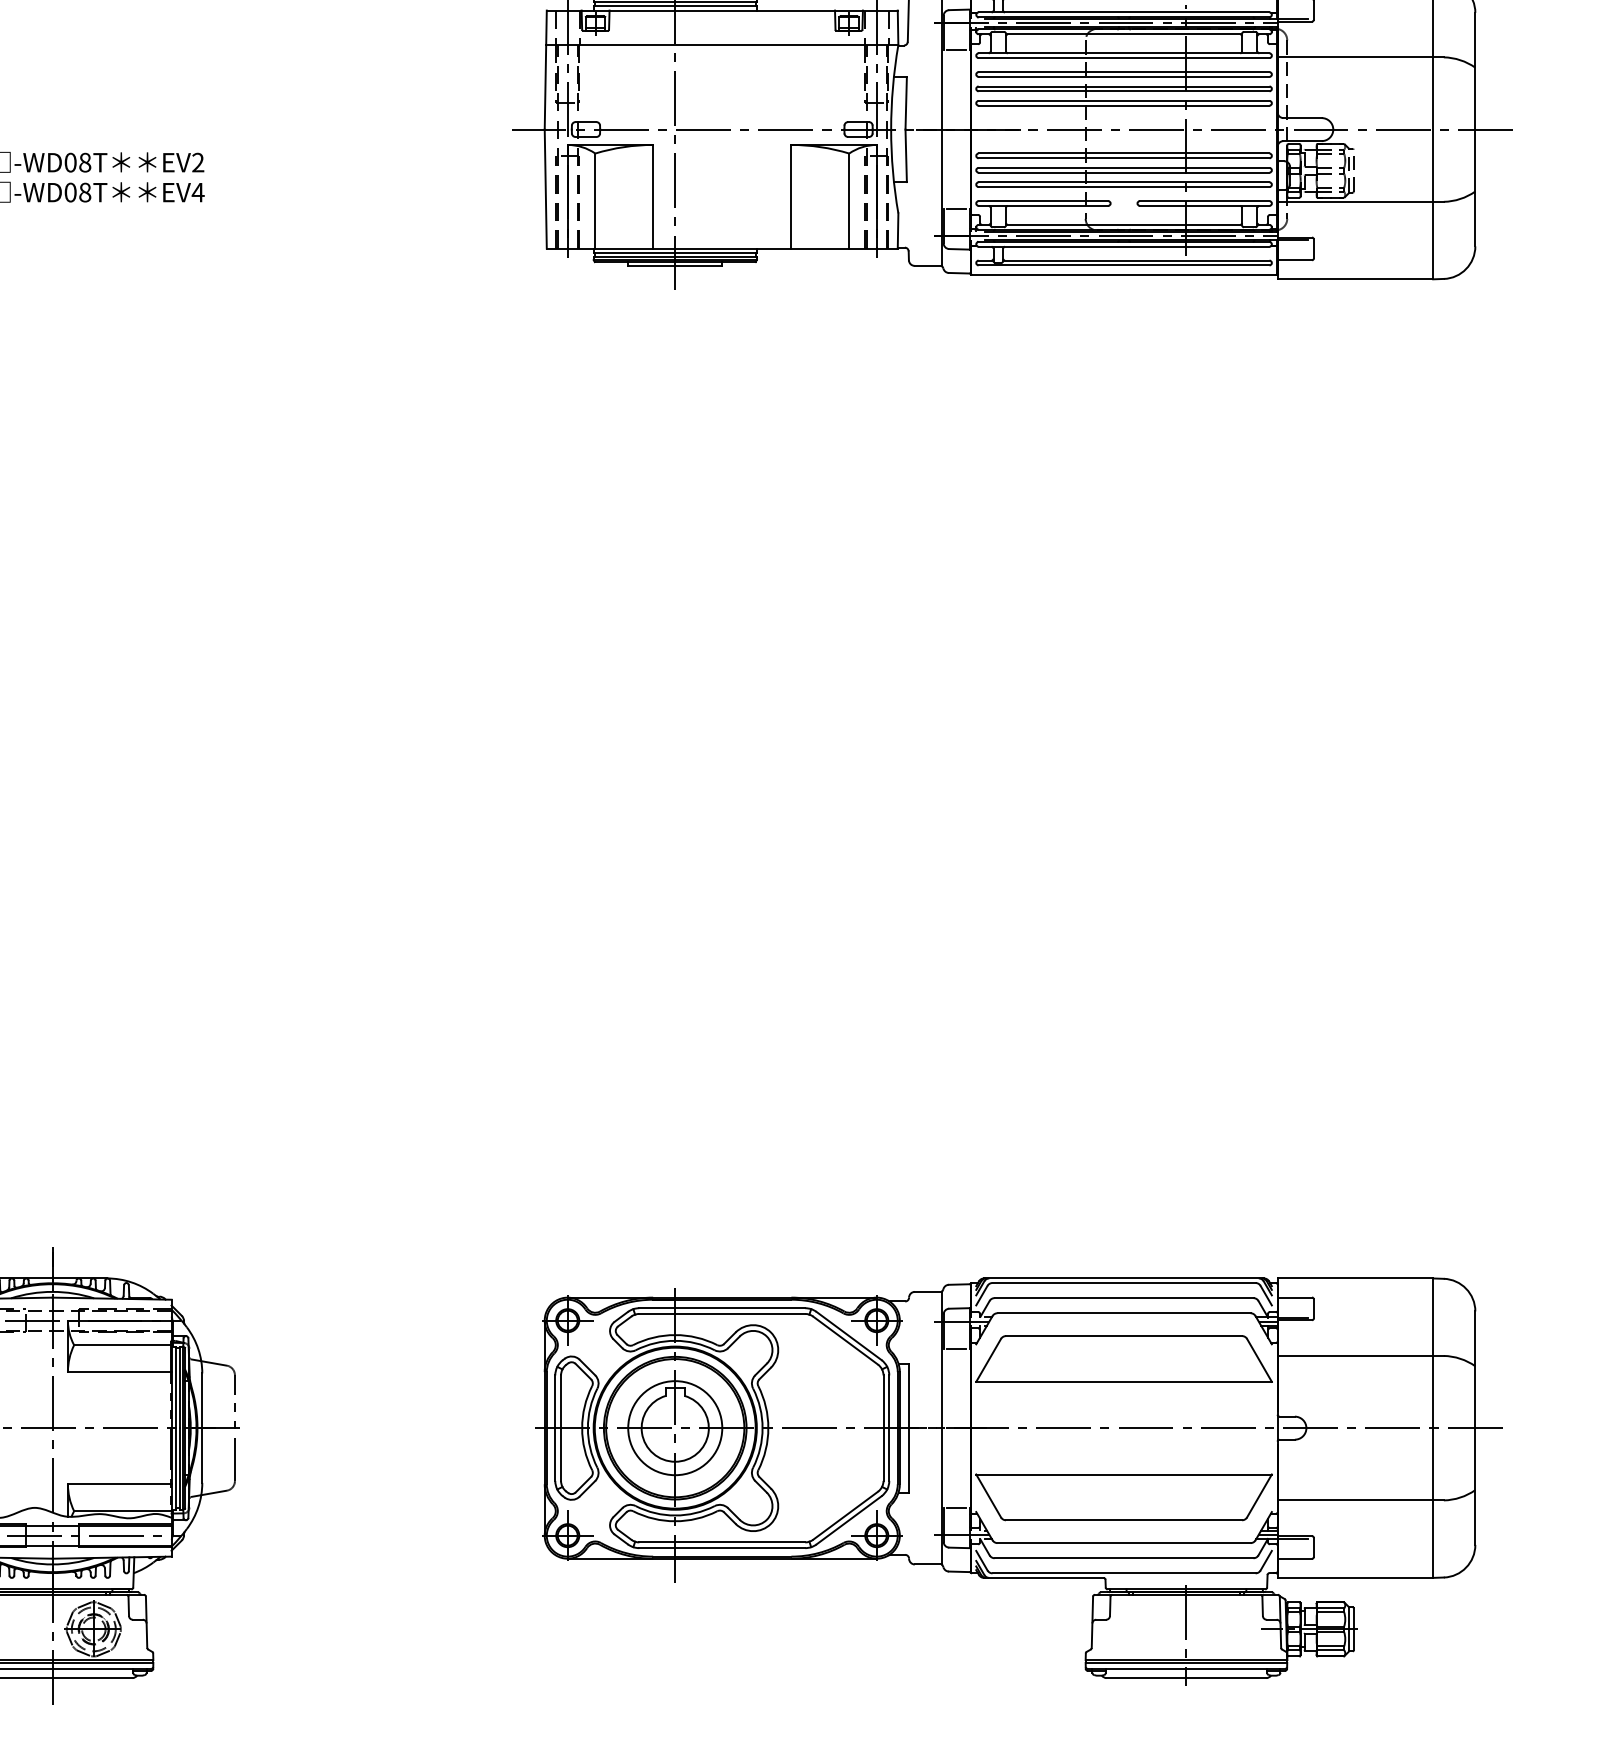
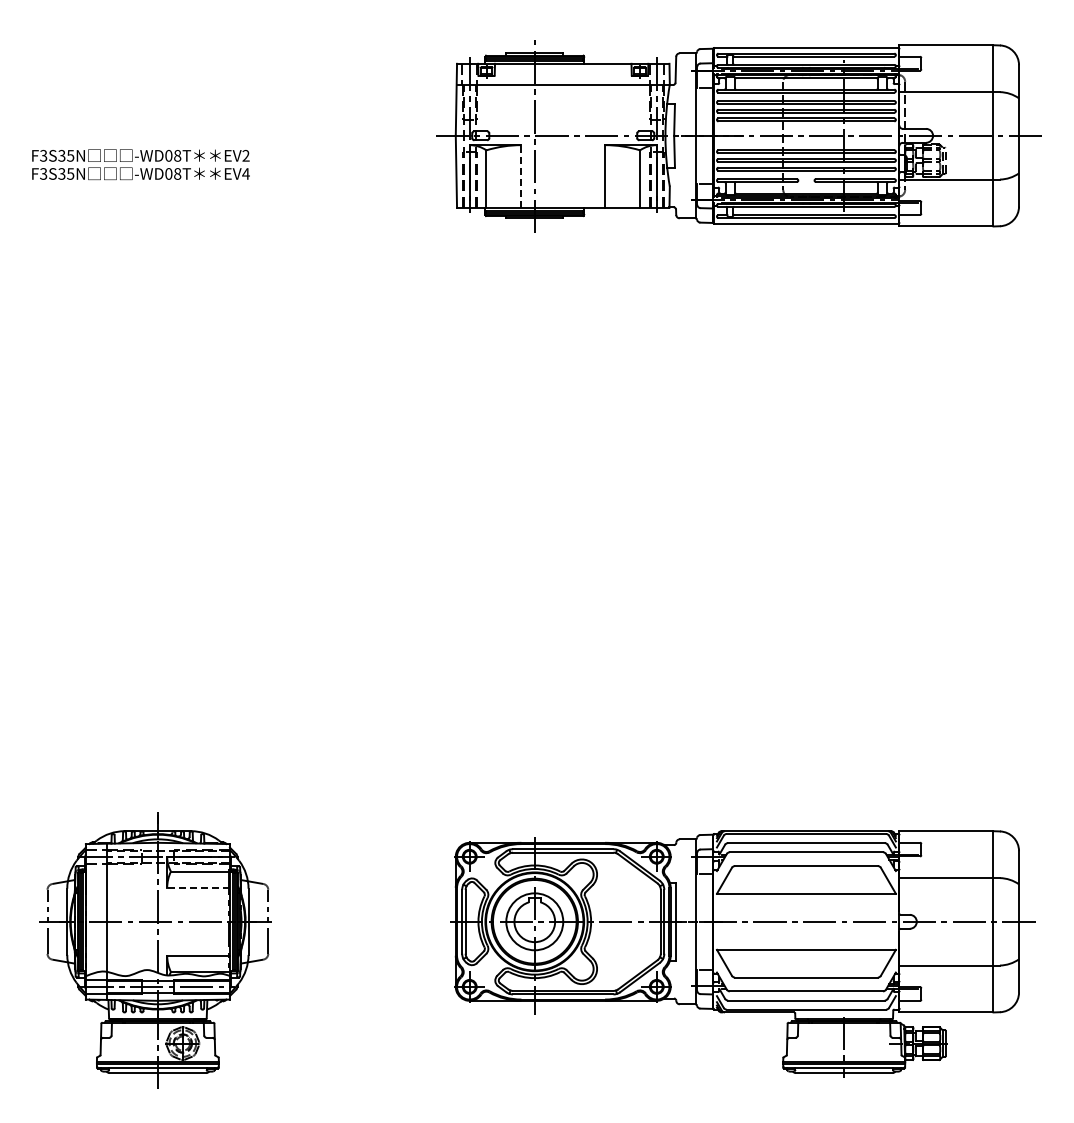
line: (653, 196) -> (521, 176), solid -> dashed
line: (119, 1371) -> (198, 887), solid -> dashed

